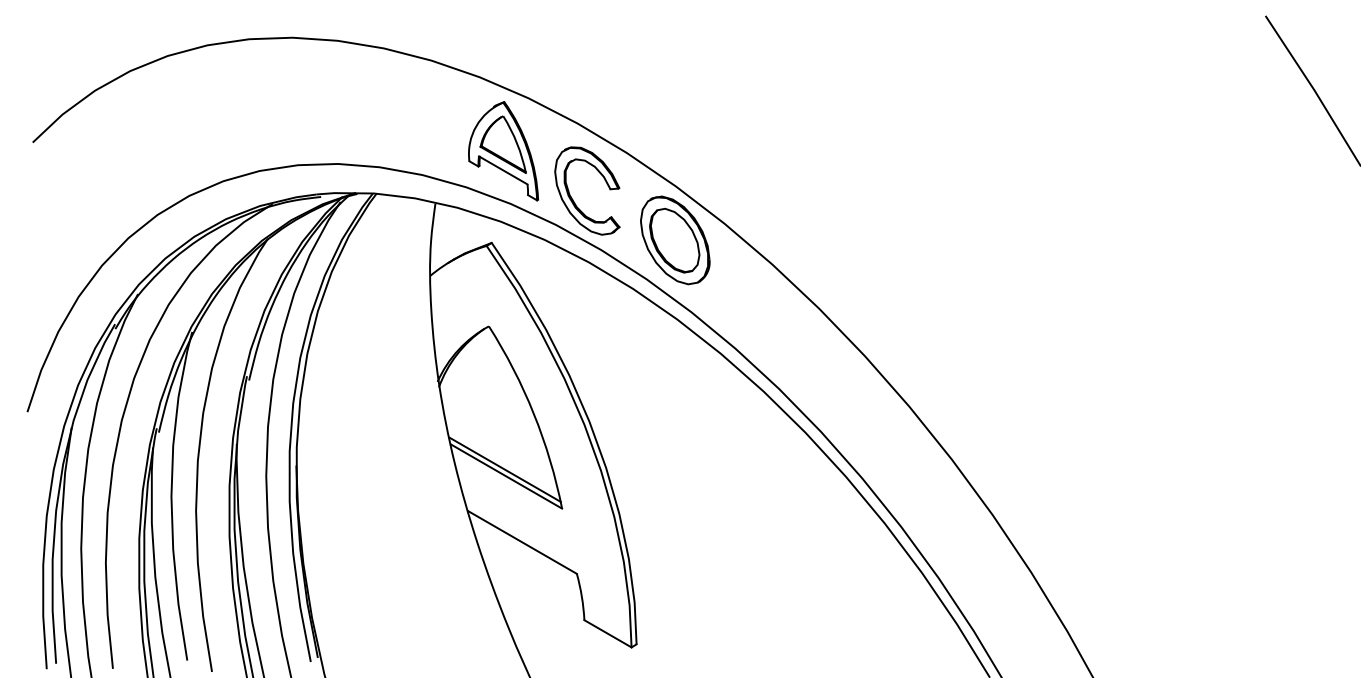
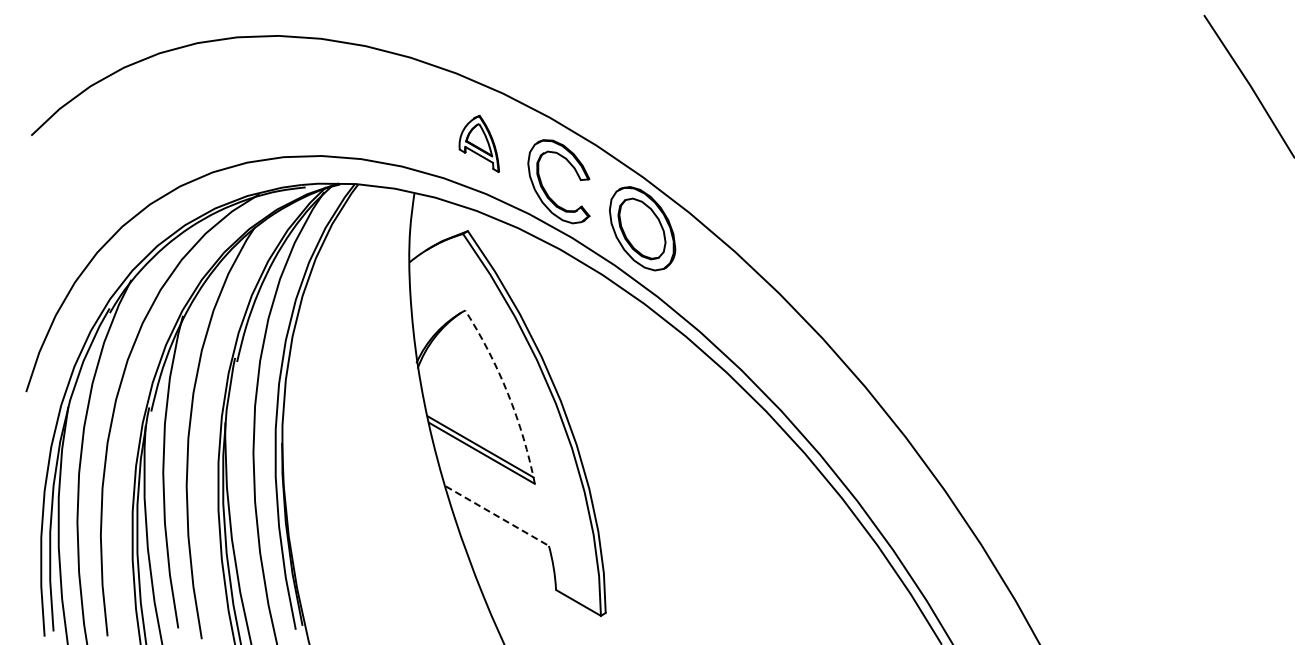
part: (503, 150) -> (479, 143), size x0.6
arc: (534, 413) -> (508, 393), solid -> dashed
line: (522, 542) -> (497, 516), solid -> dashed

